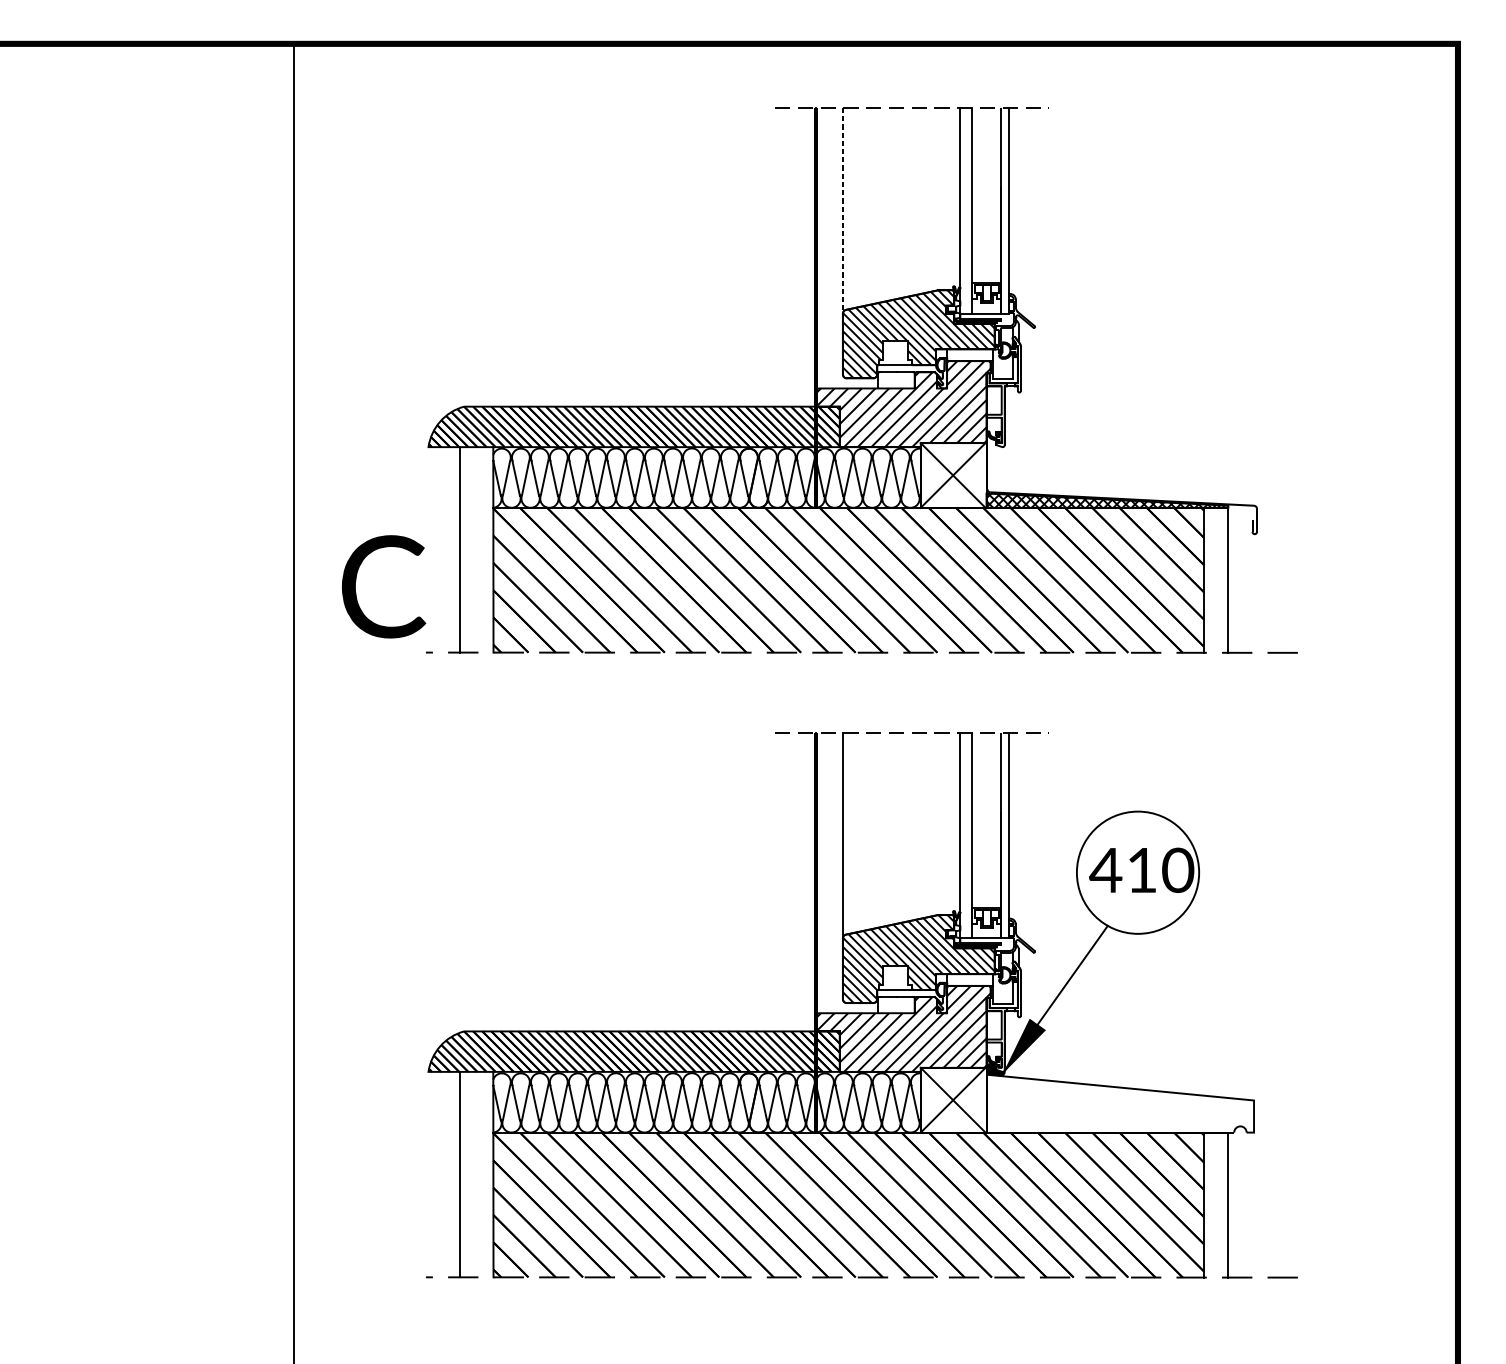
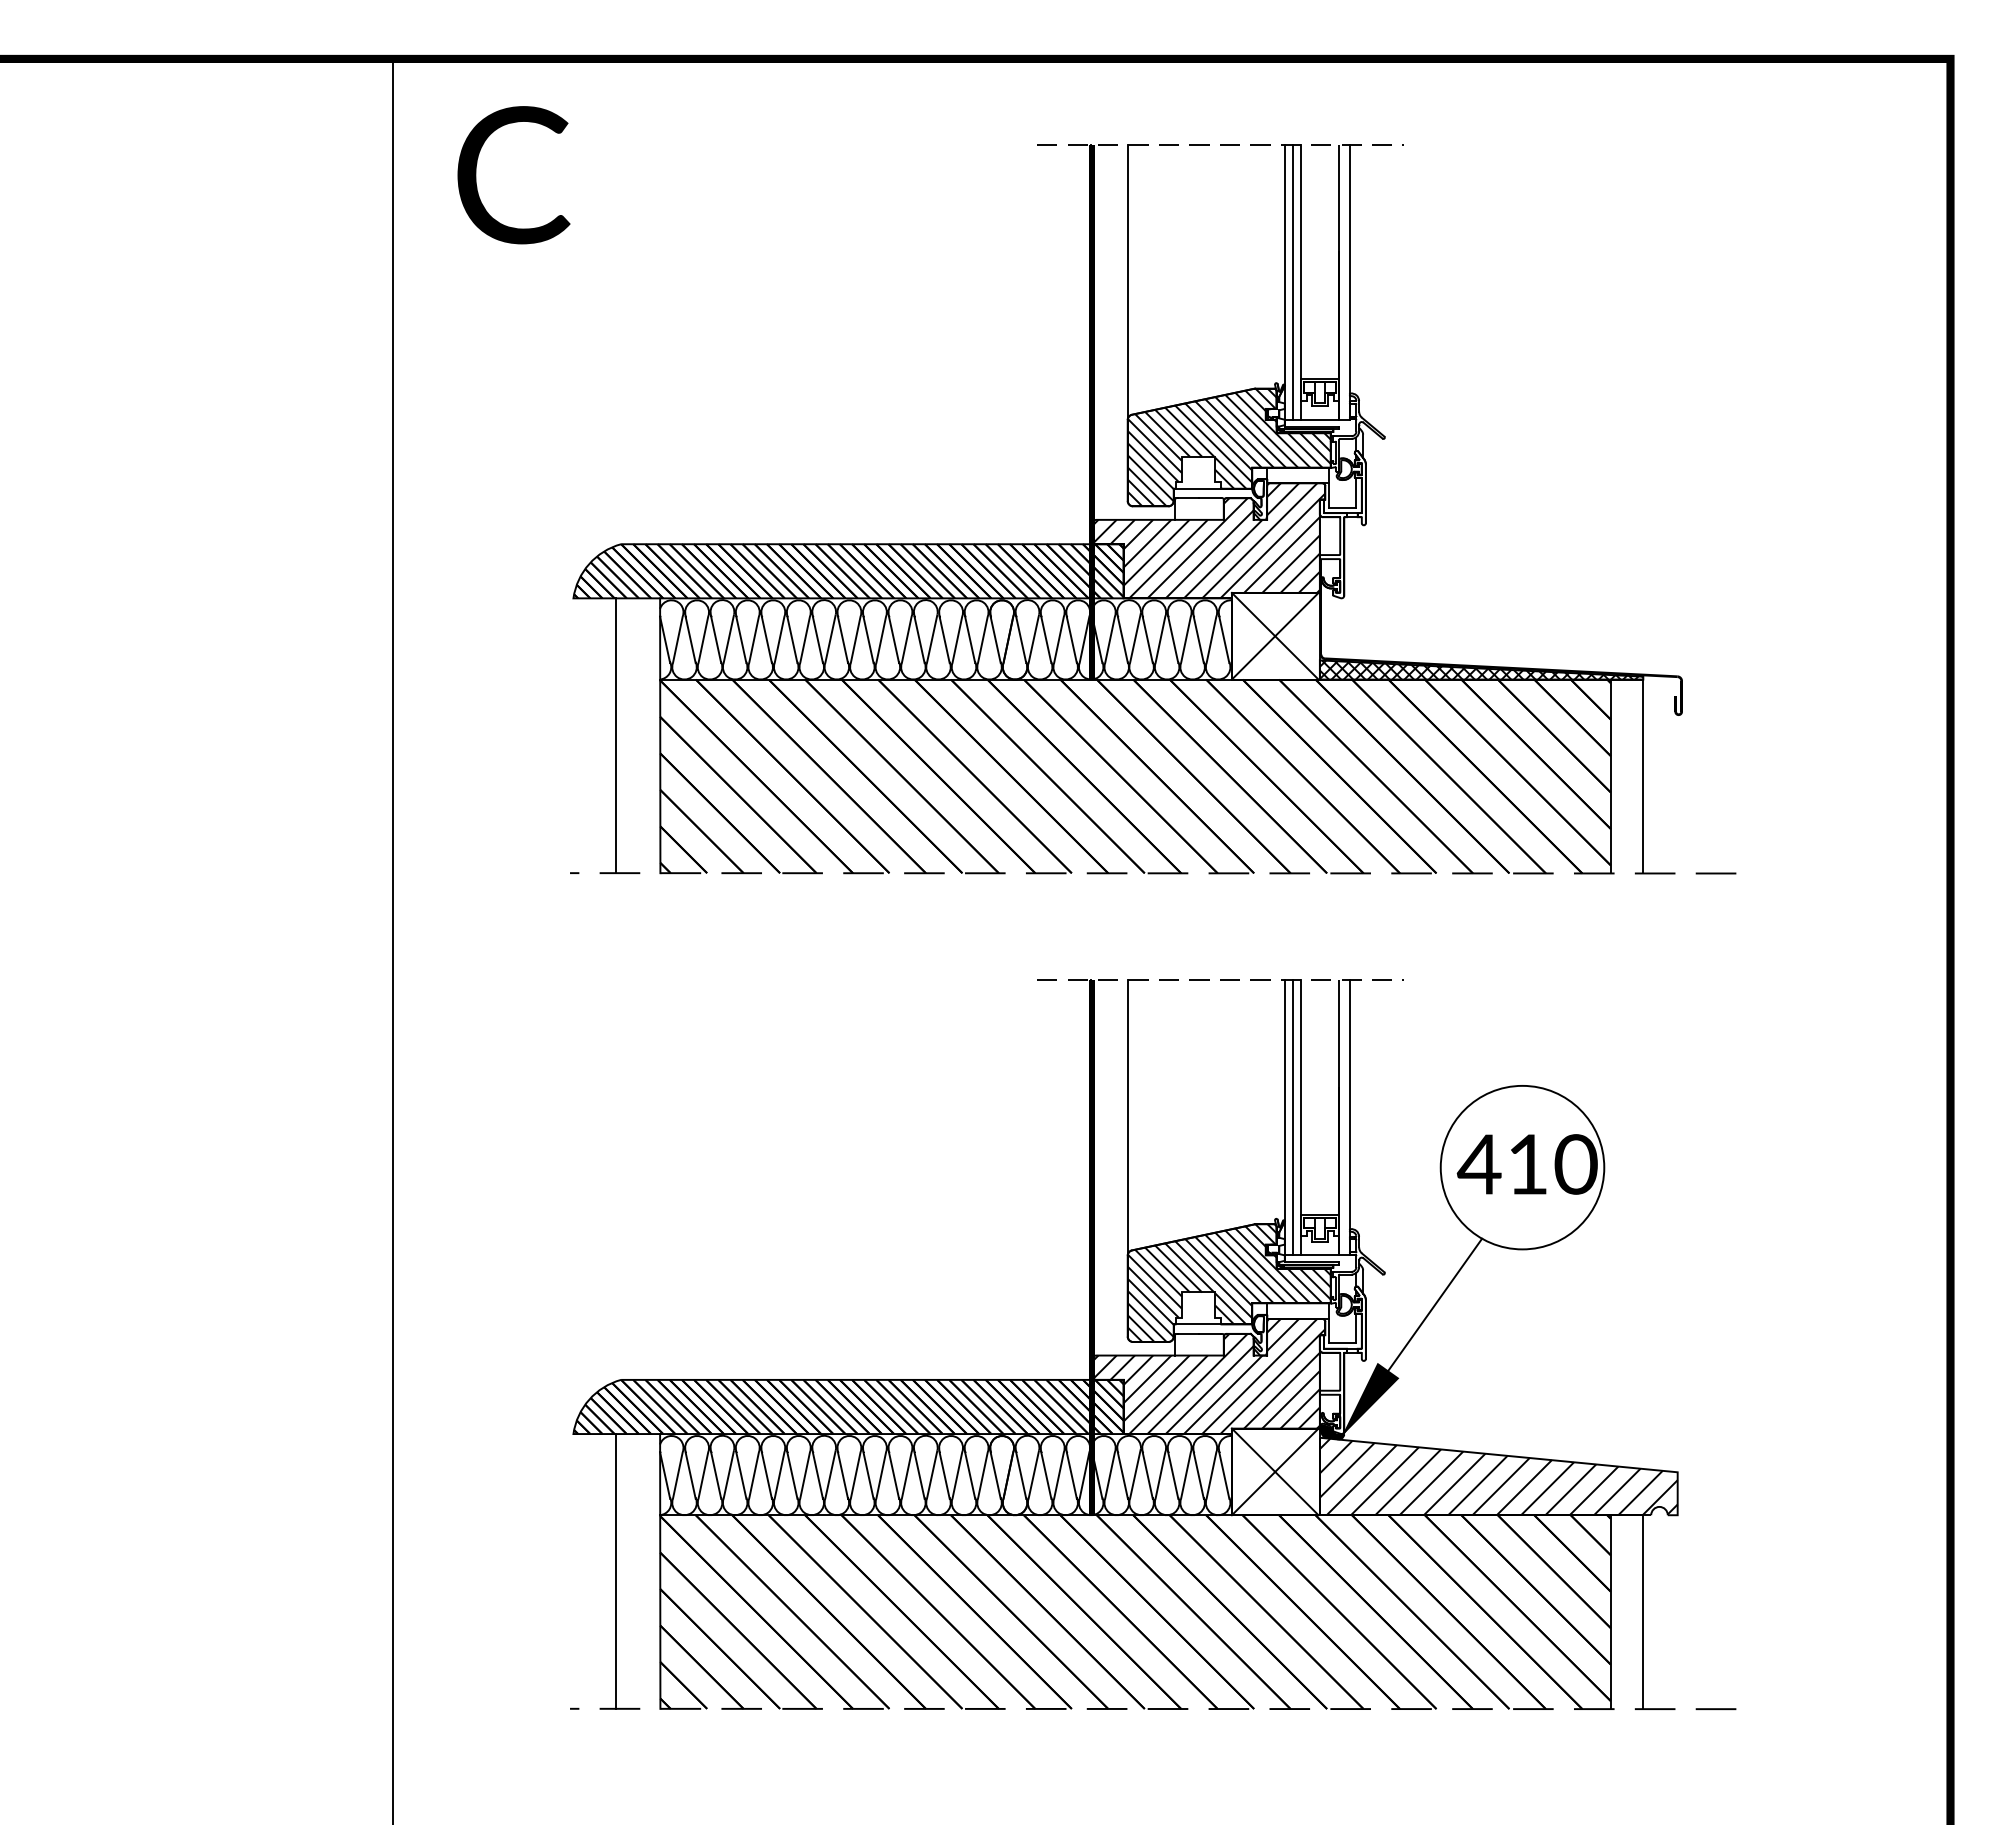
line: (966, 210) -> (1292, 281), added
line: (842, 211) -> (1127, 282), dashed -> solid
text: (383, 587) -> (513, 175), moved
line: (966, 835) -> (1292, 1117), added
hatch: (1120, 1103) -> (1498, 1476), added

